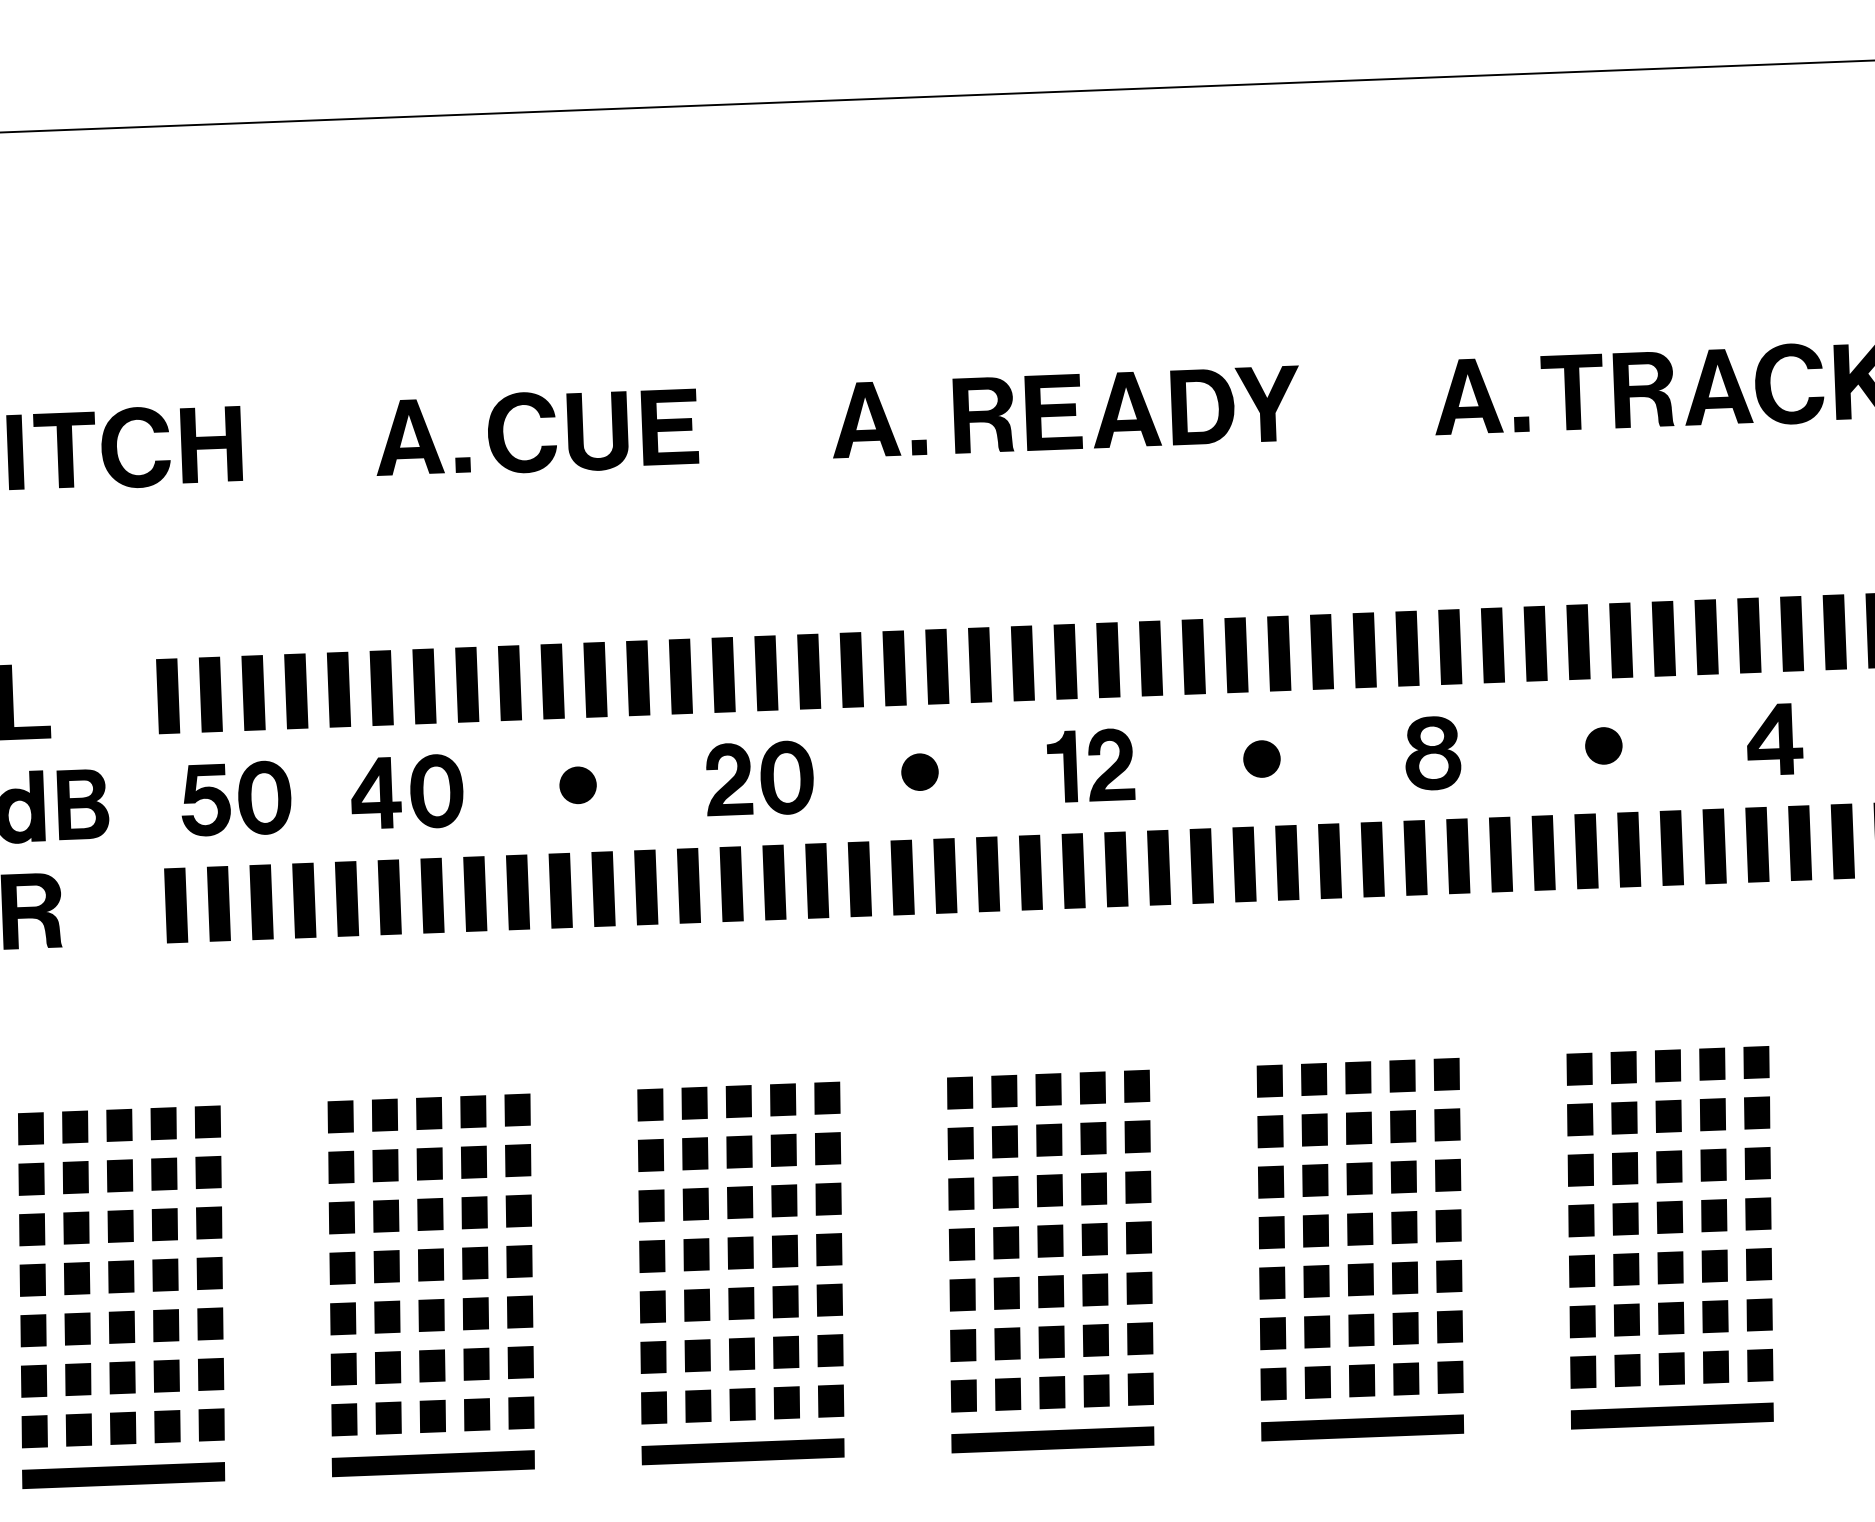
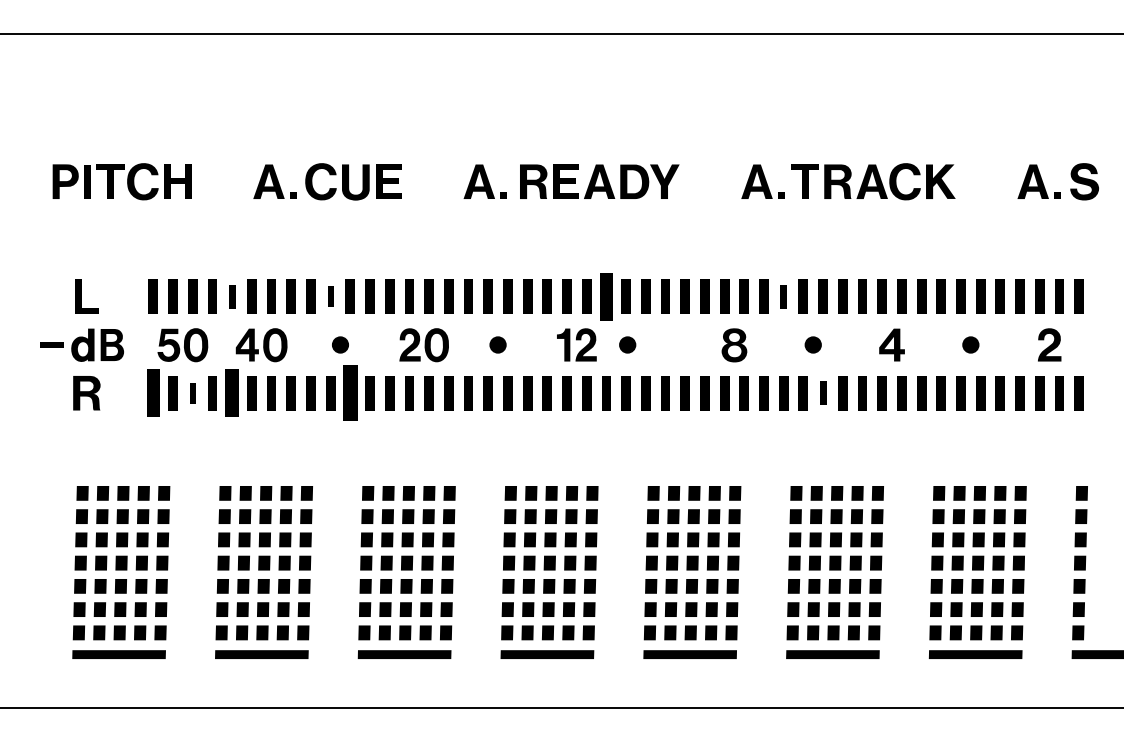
part: (1535, 643) -> (783, 296), size x0.7
part: (1151, 657) -> (606, 296), size x1.4
part: (552, 680) -> (330, 296), size x0.6
part: (337, 689) -> (231, 296), size x0.7
part: (1261, 758) -> (627, 344), moved
part: (1627, 850) -> (822, 393), size x0.7
part: (601, 889) -> (349, 393), size x1.6
part: (345, 899) -> (231, 393), size x1.4
part: (261, 902) -> (192, 393), size x0.6
part: (174, 906) -> (152, 393), size x1.4

